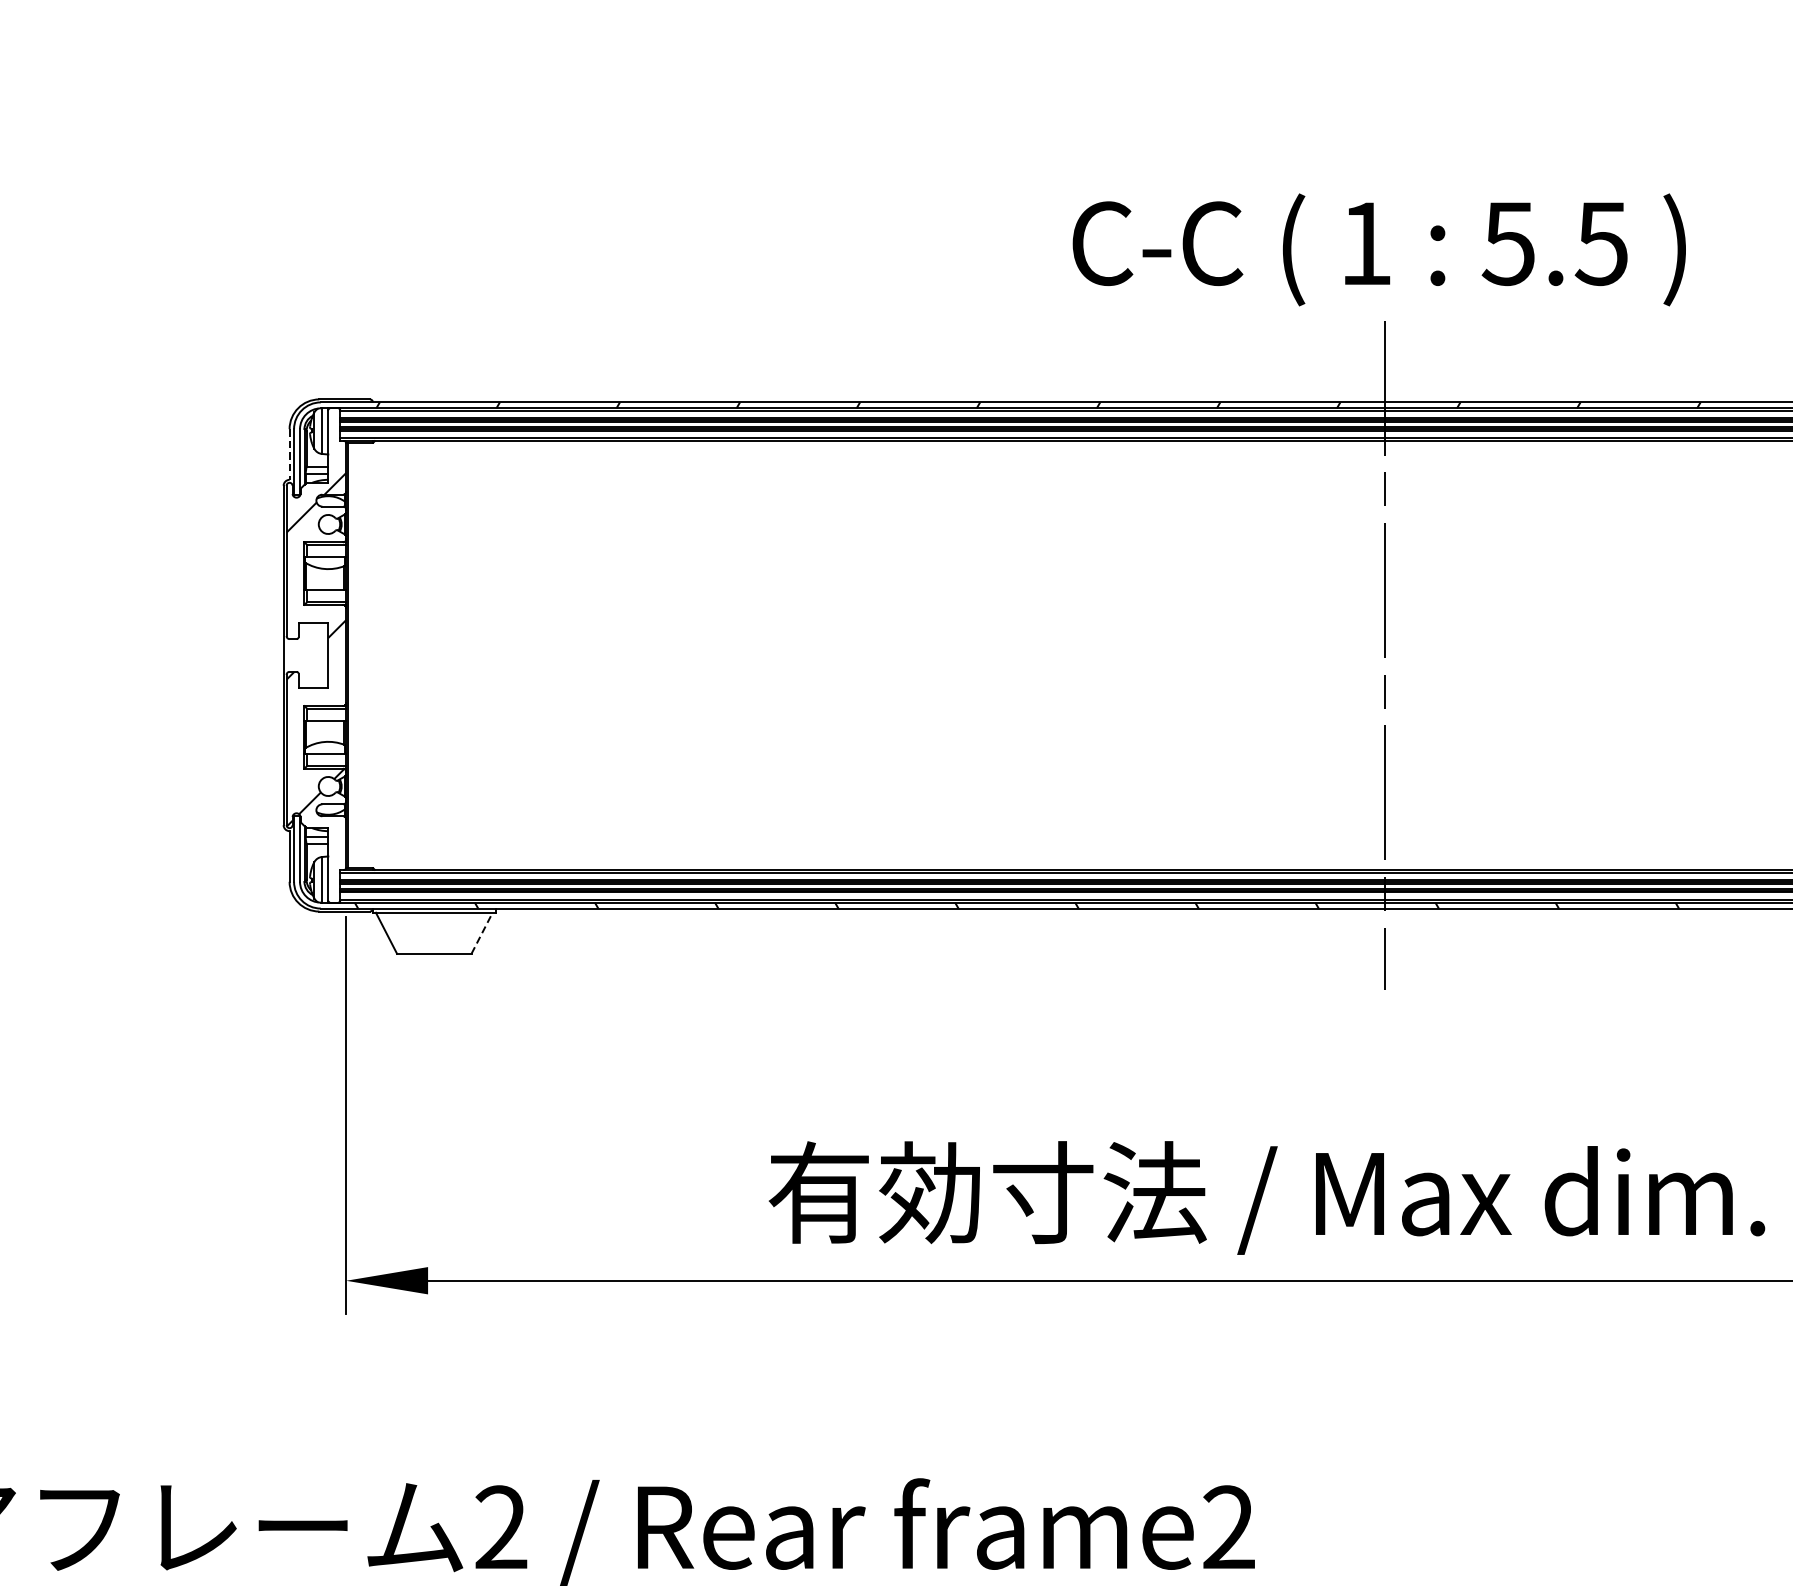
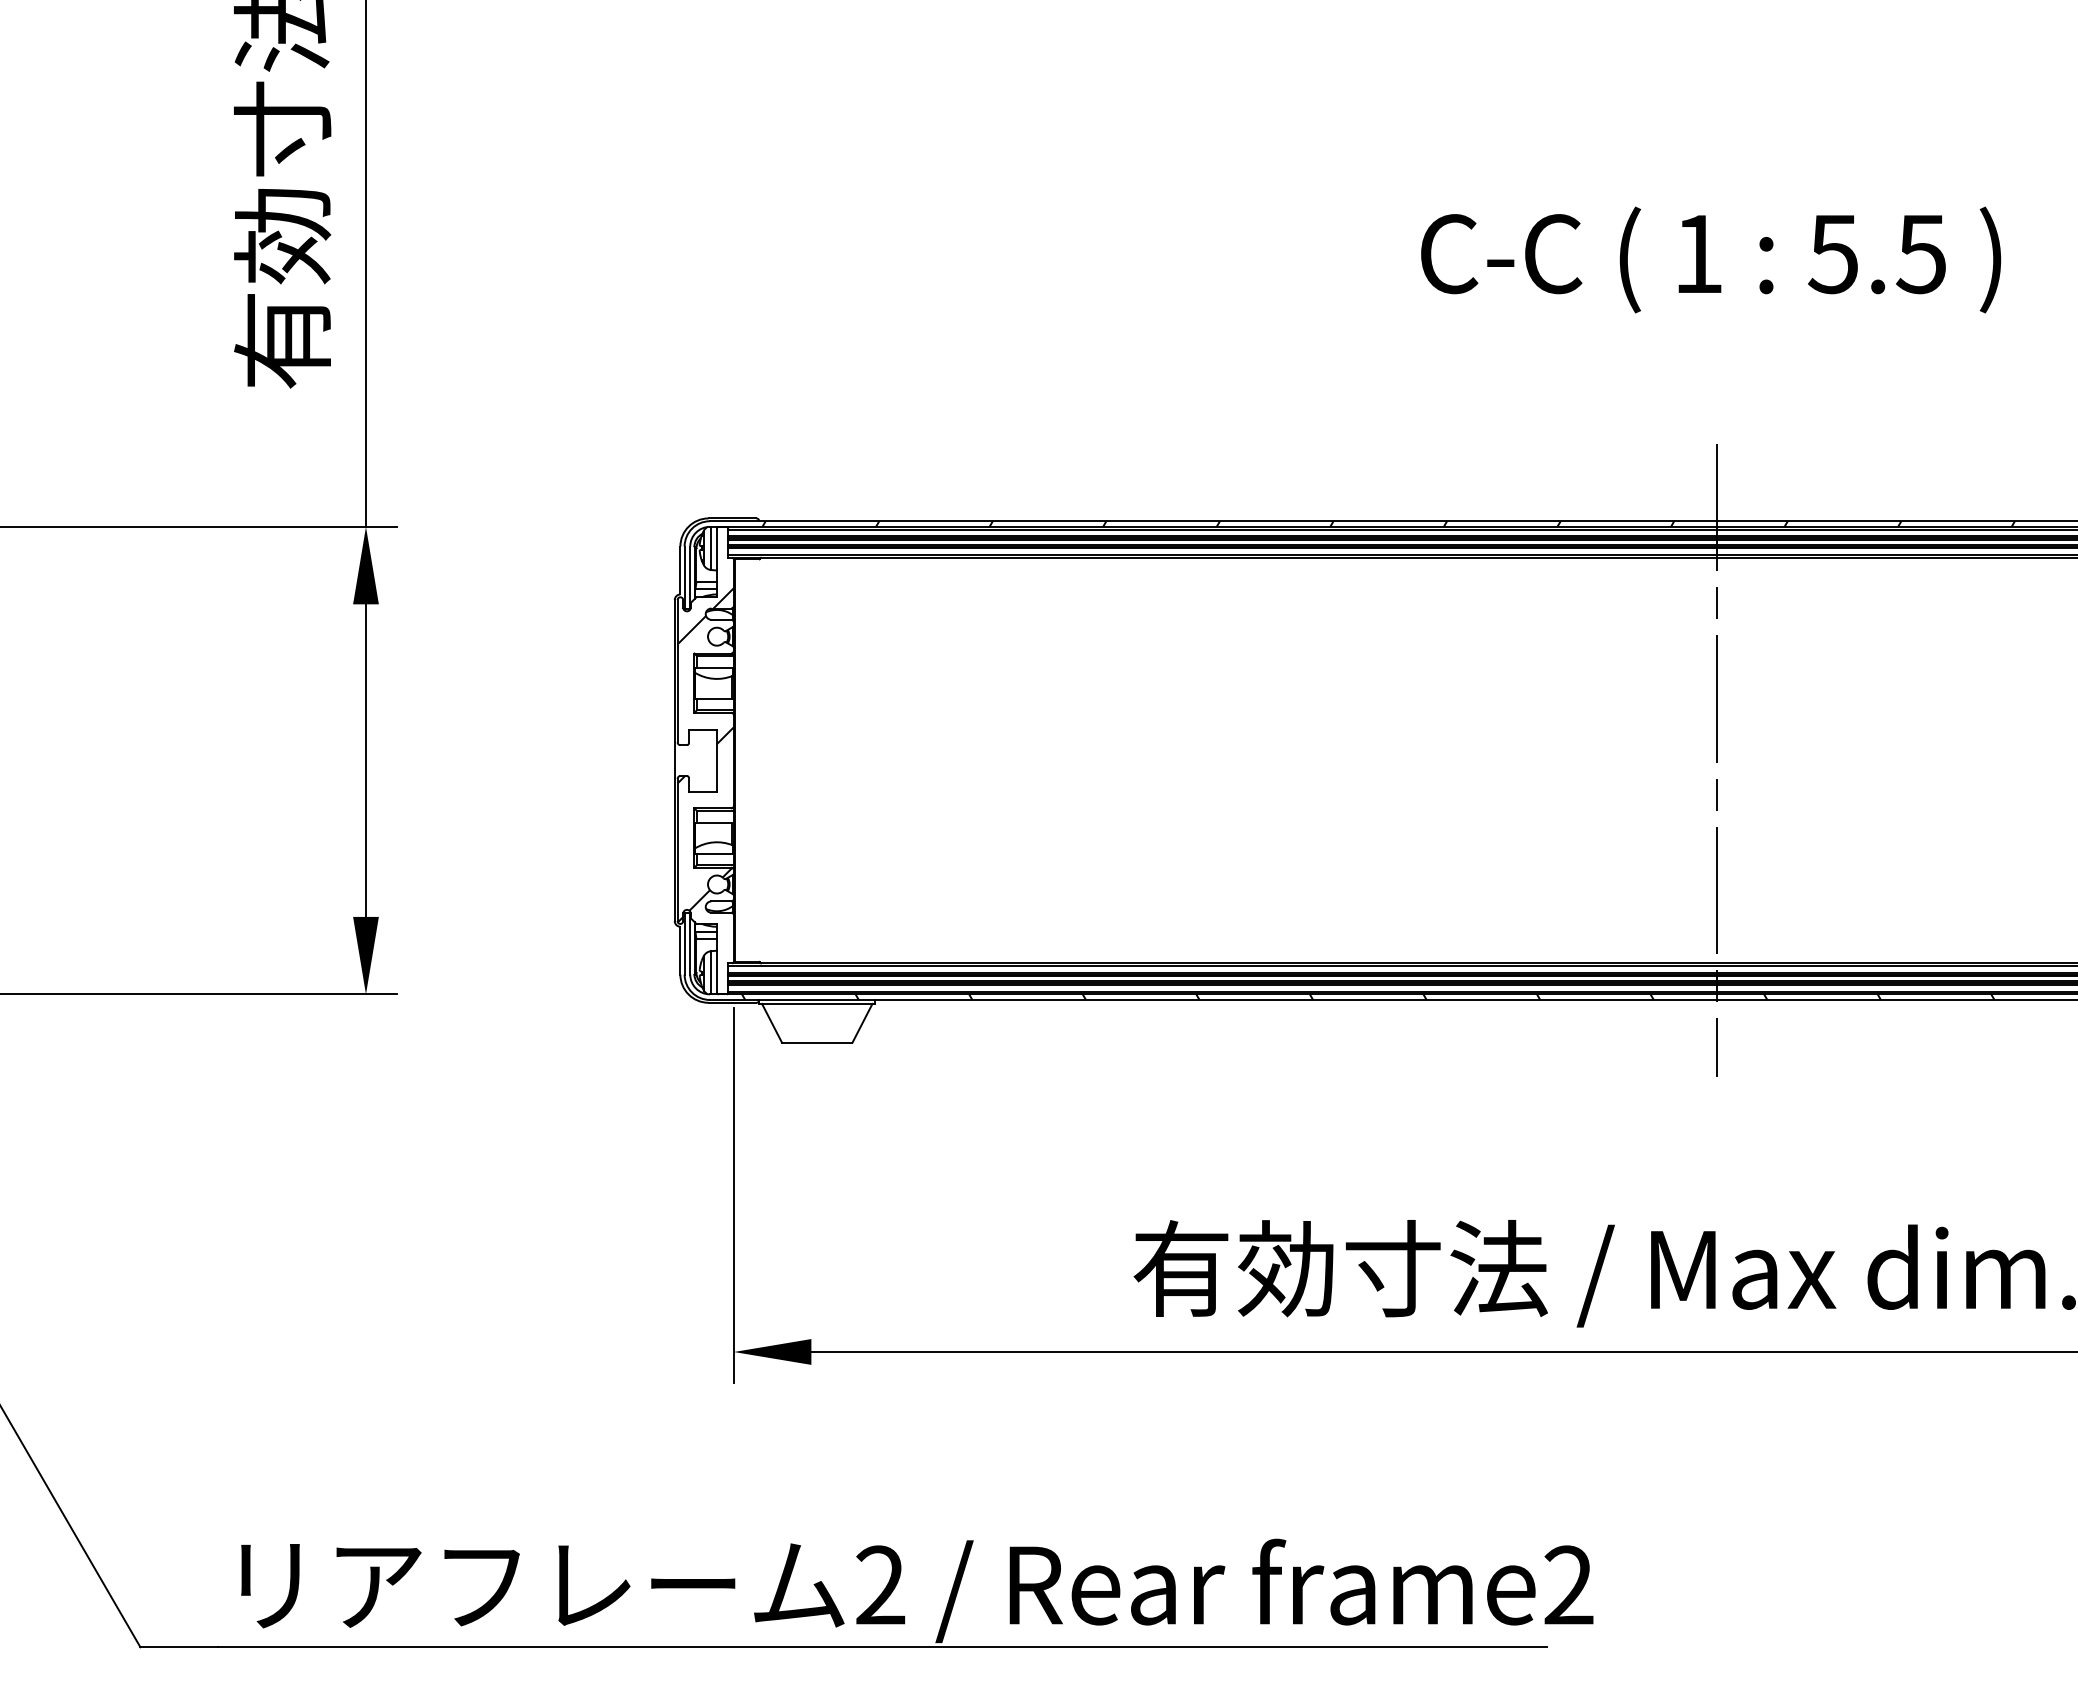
text: (1379, 249) -> (1711, 259), moved
line: (289, 454) -> (680, 570), dashed -> solid
line: (482, 933) -> (862, 1023), dashed -> solid

